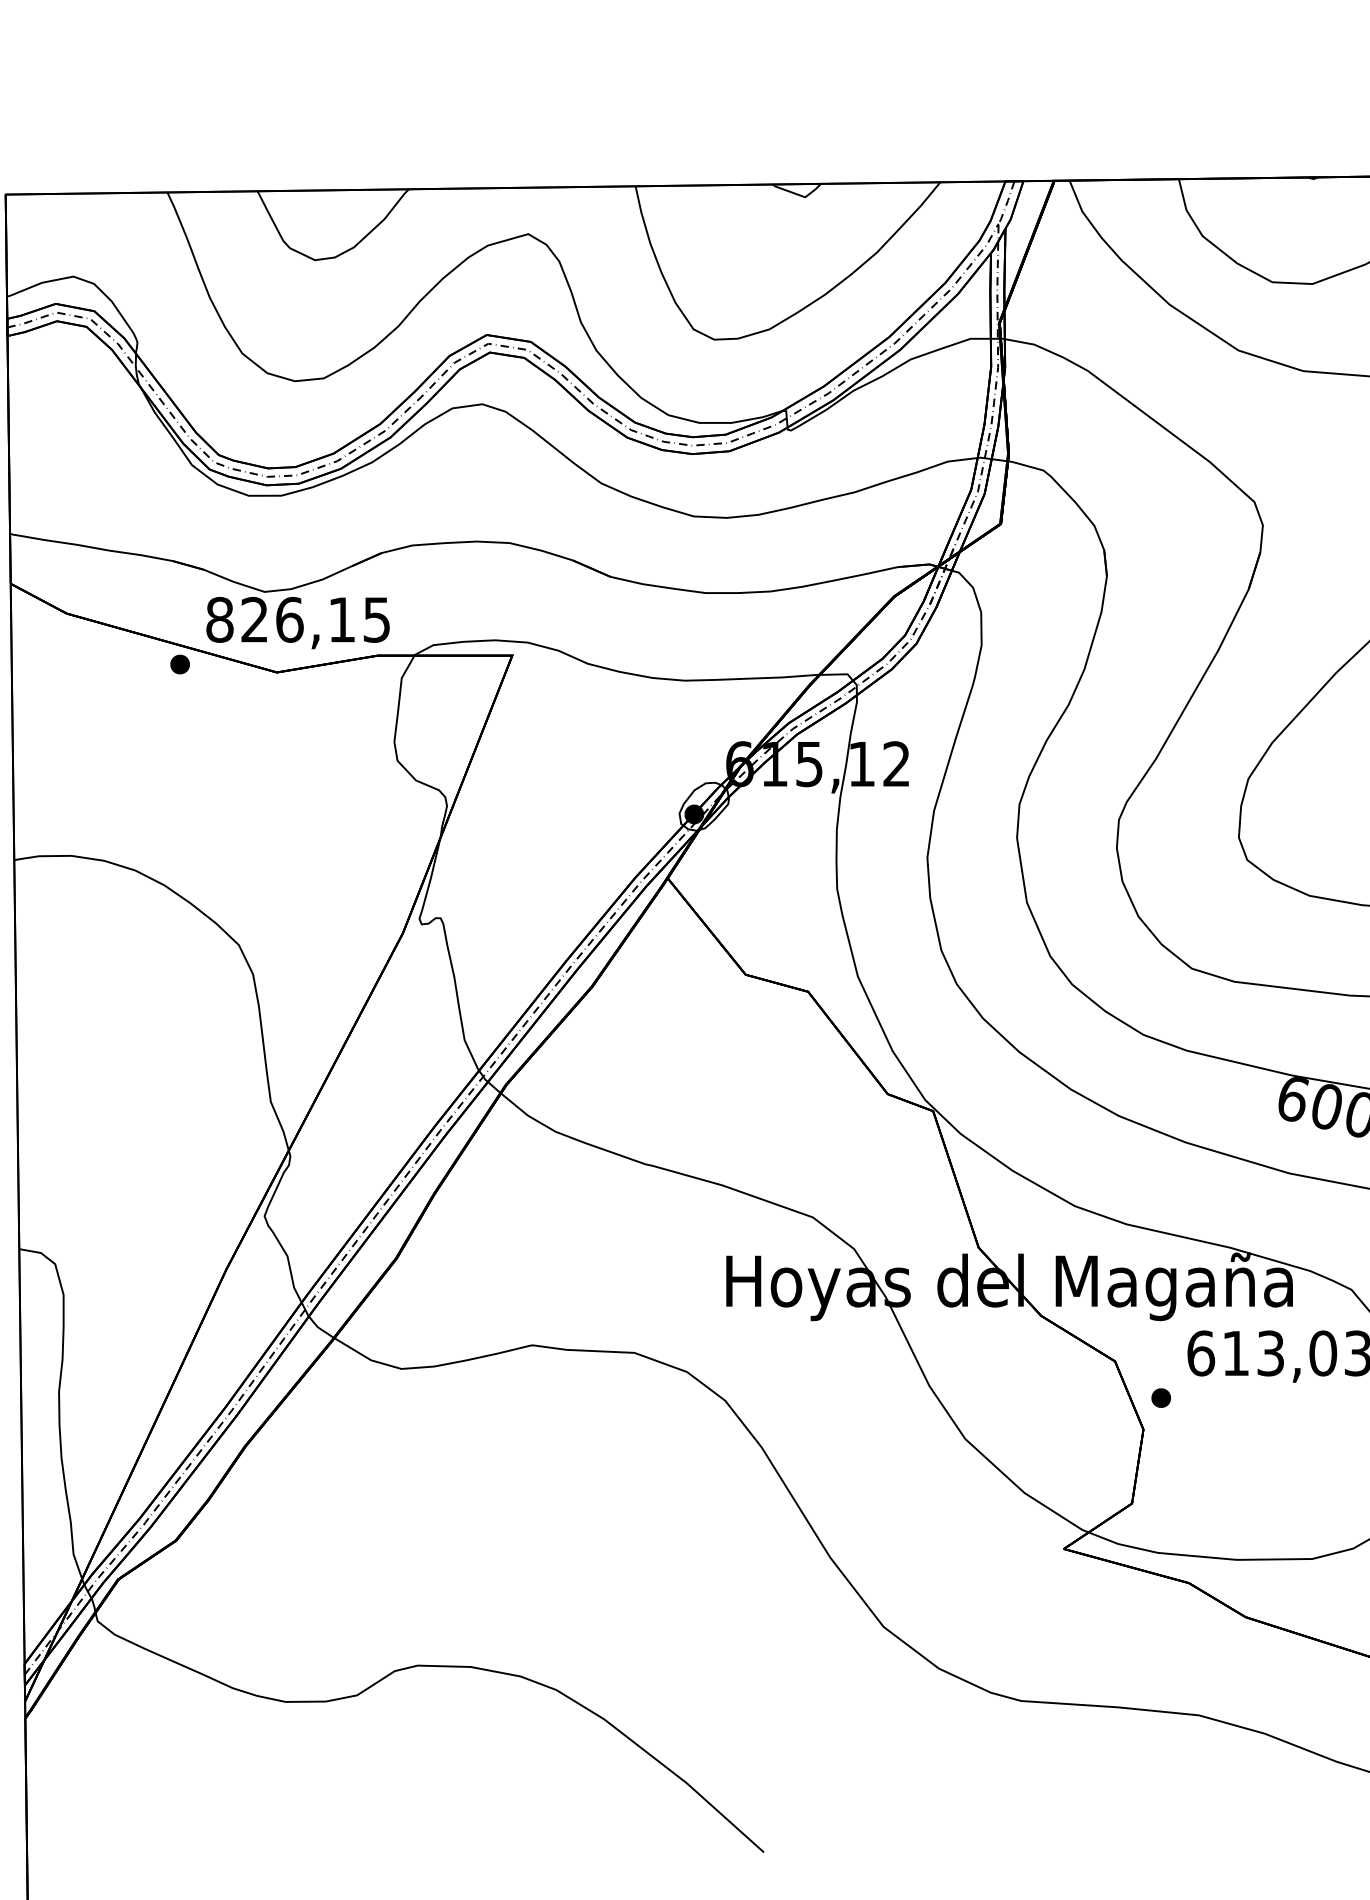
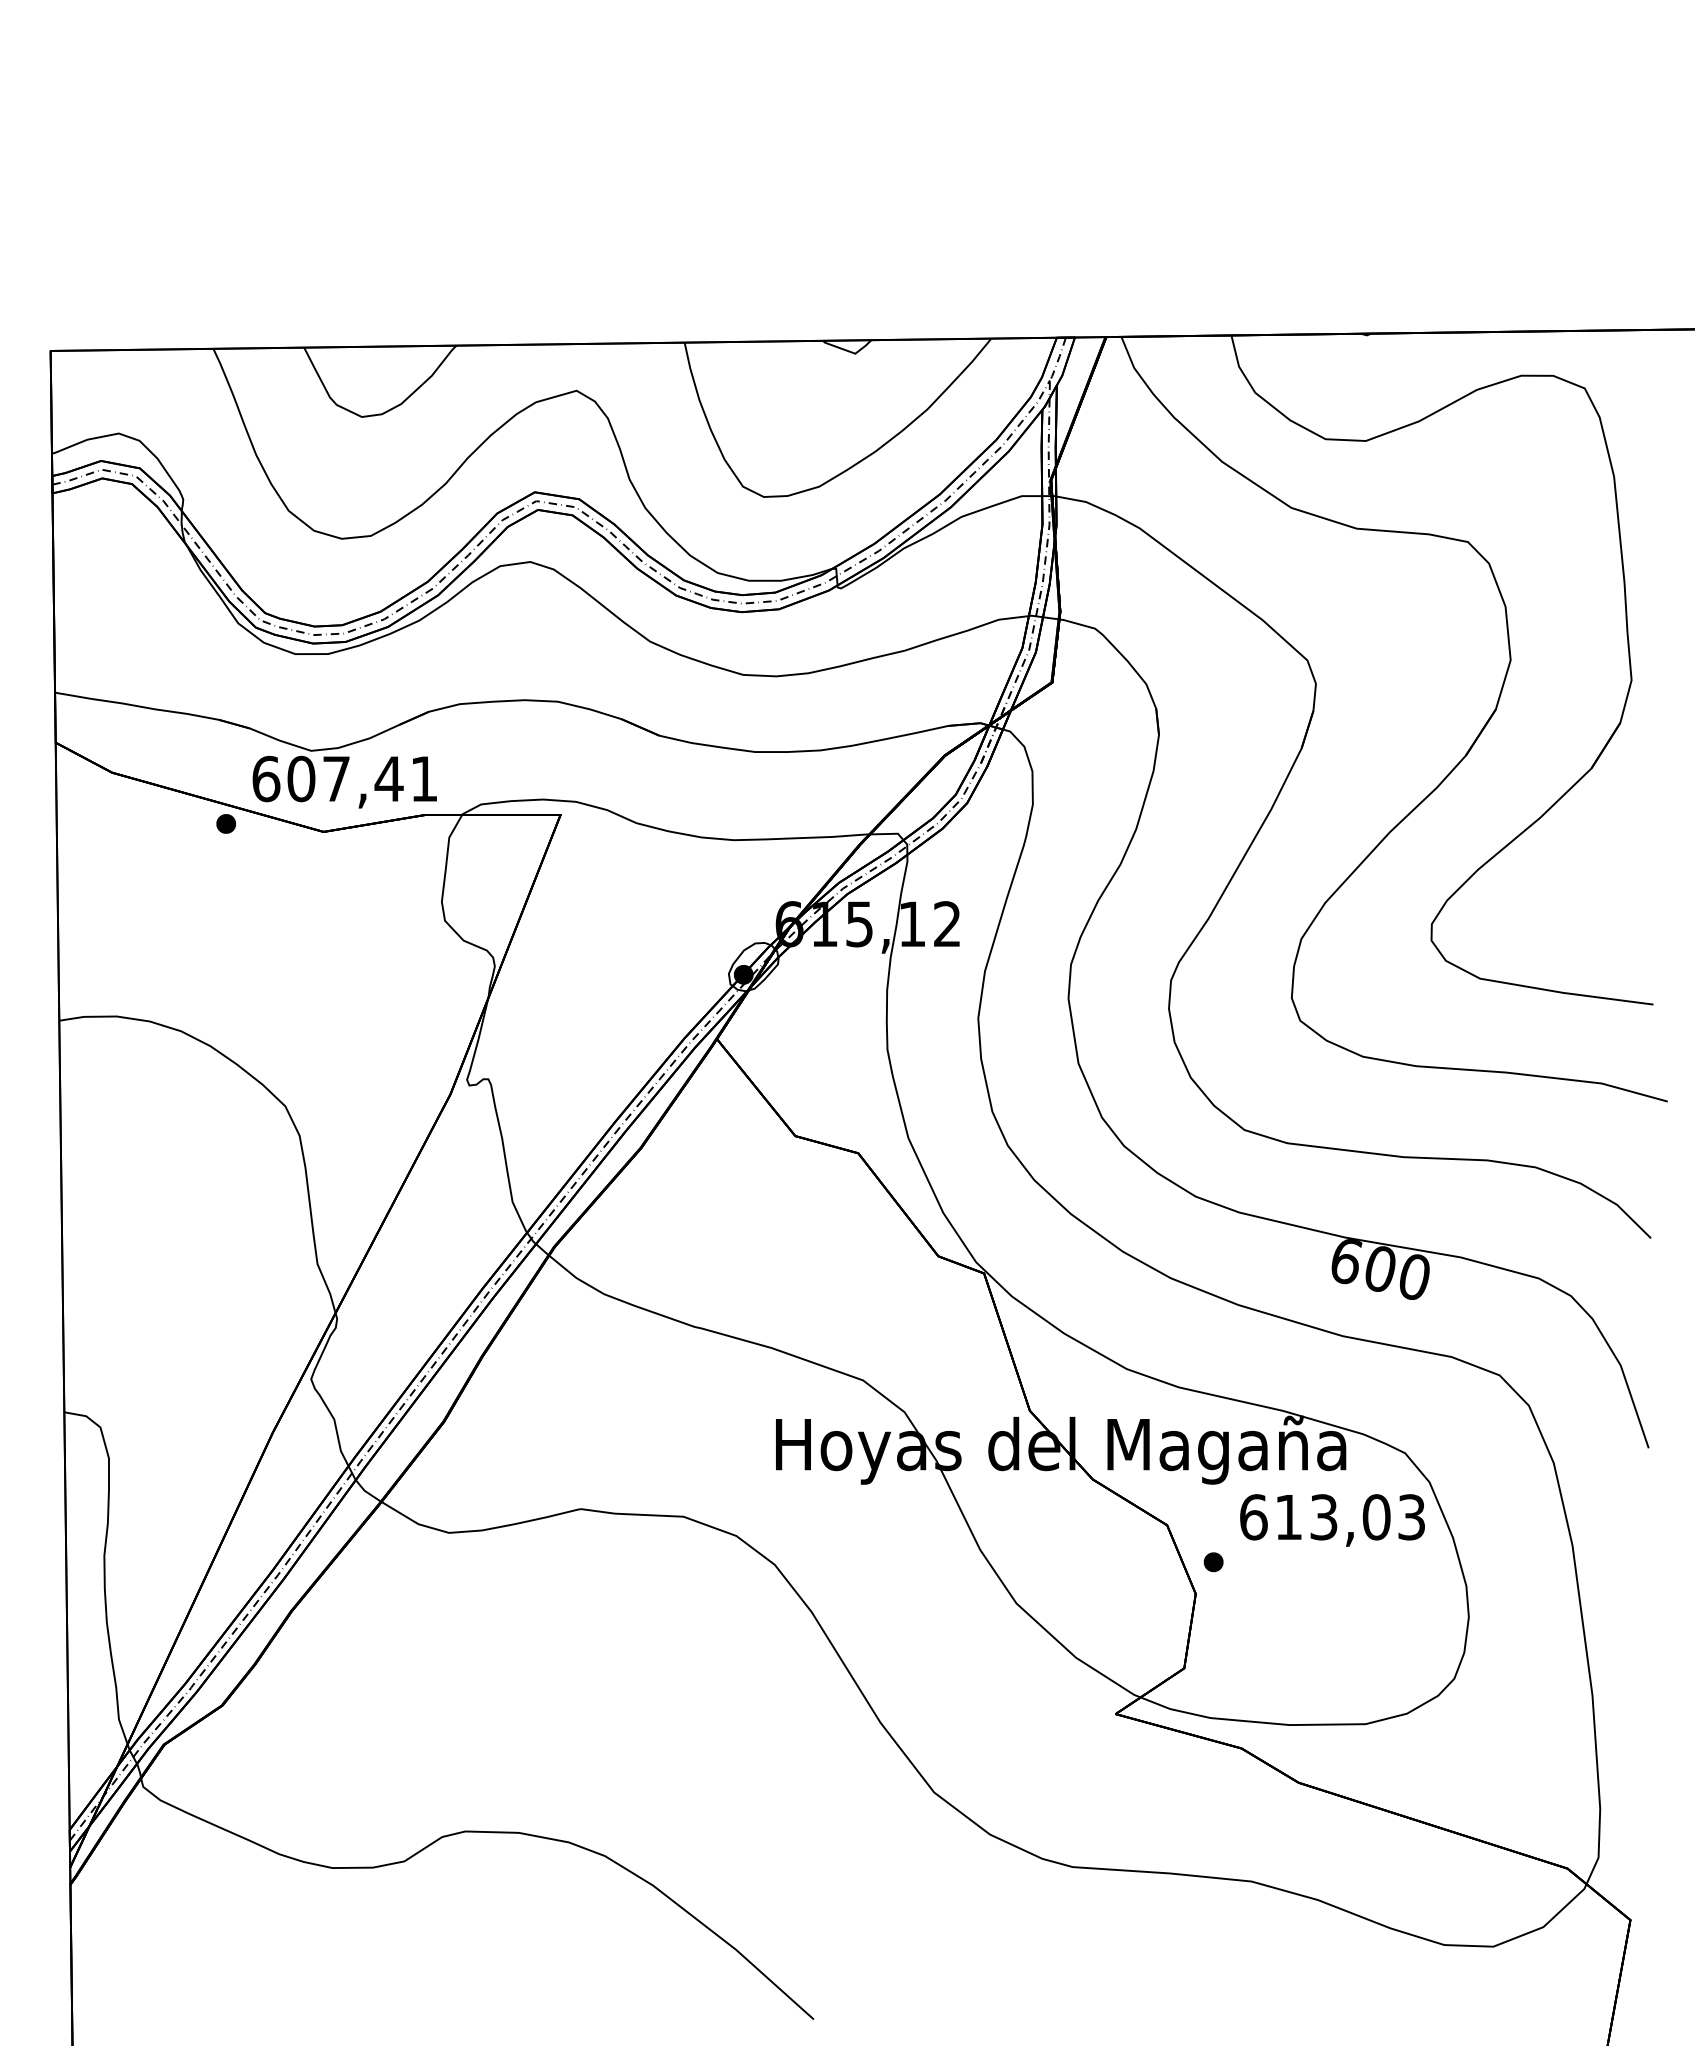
text: (297, 619) -> (344, 778), 826,15 -> 607,41

